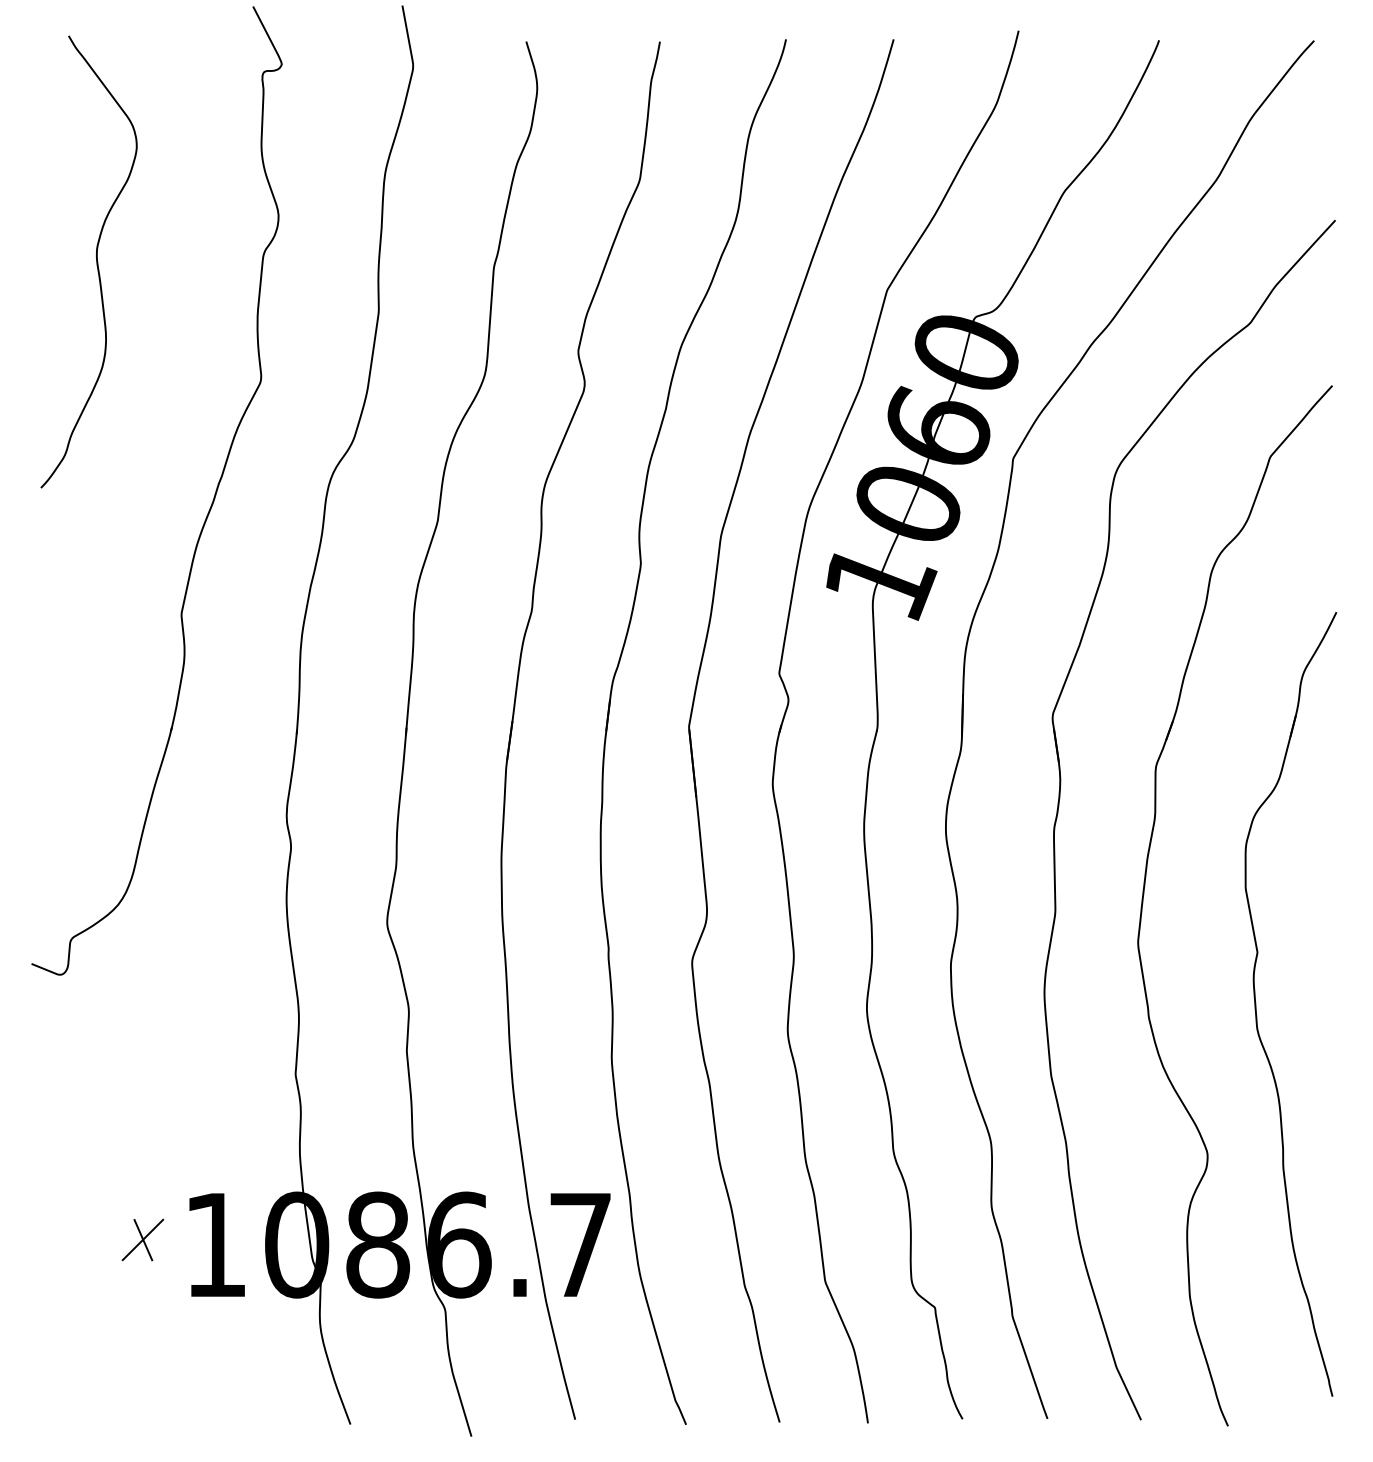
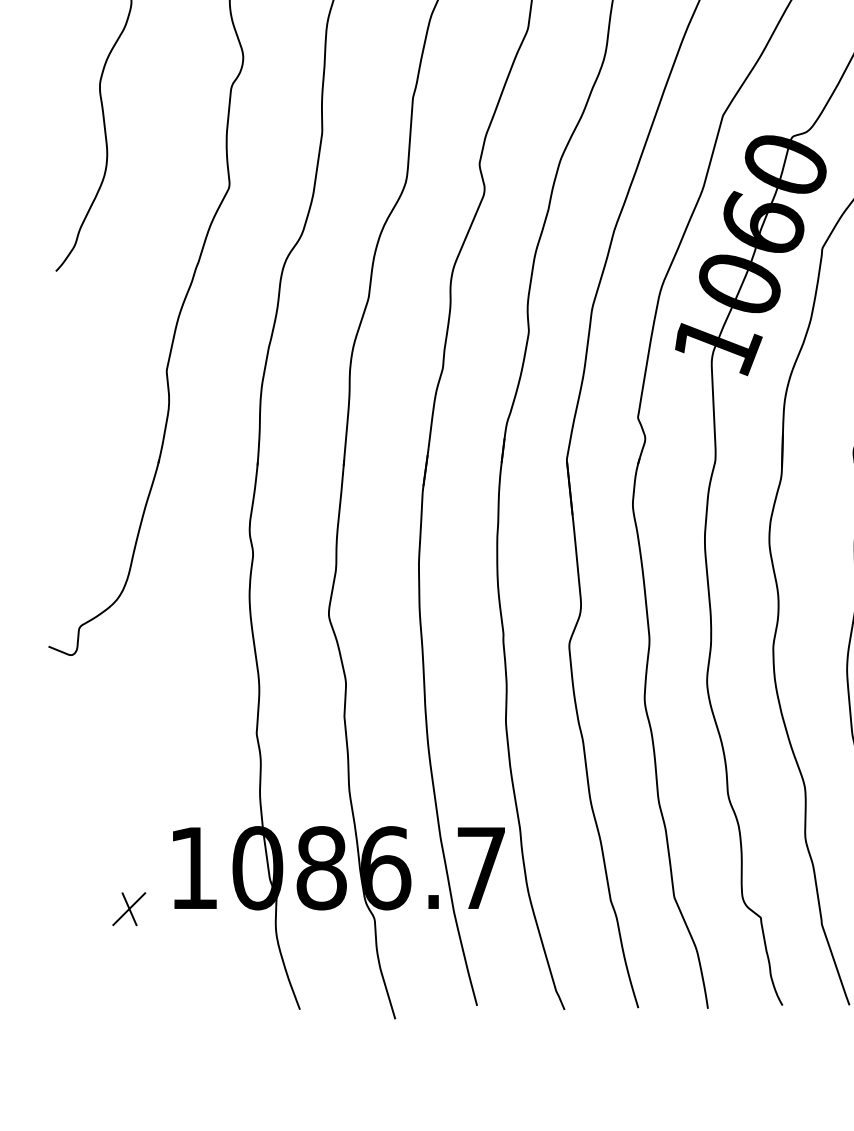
part: (142, 1239) -> (128, 908), moved

